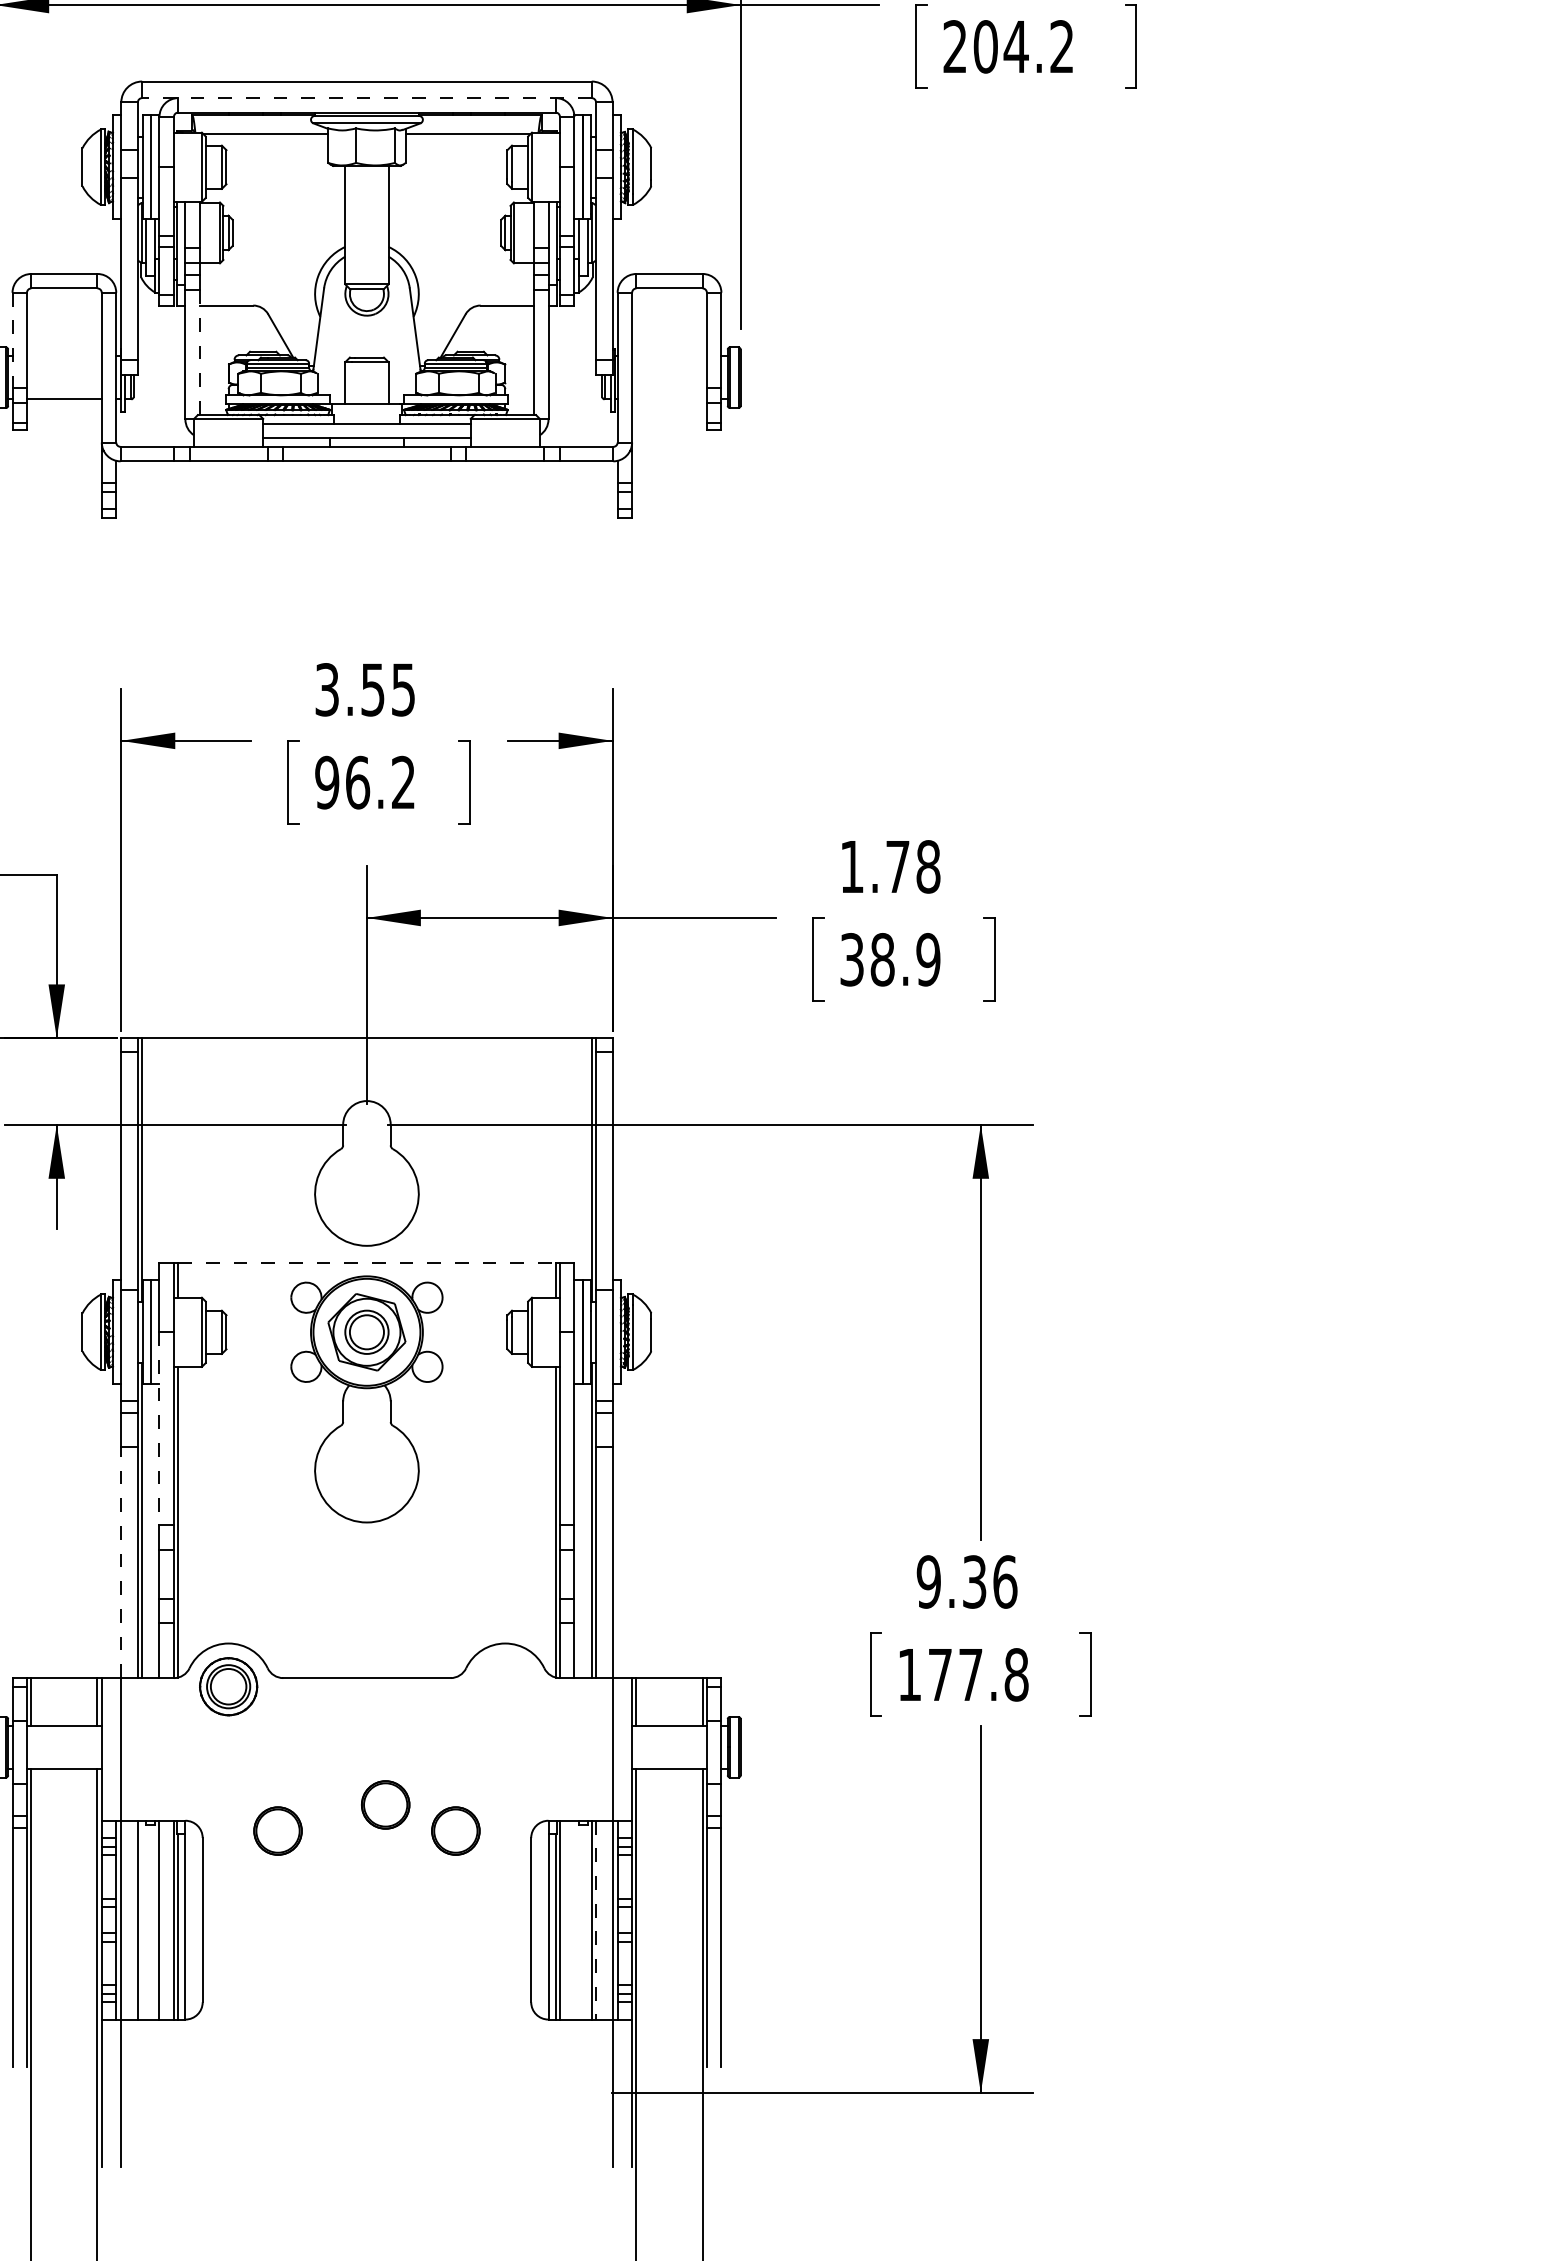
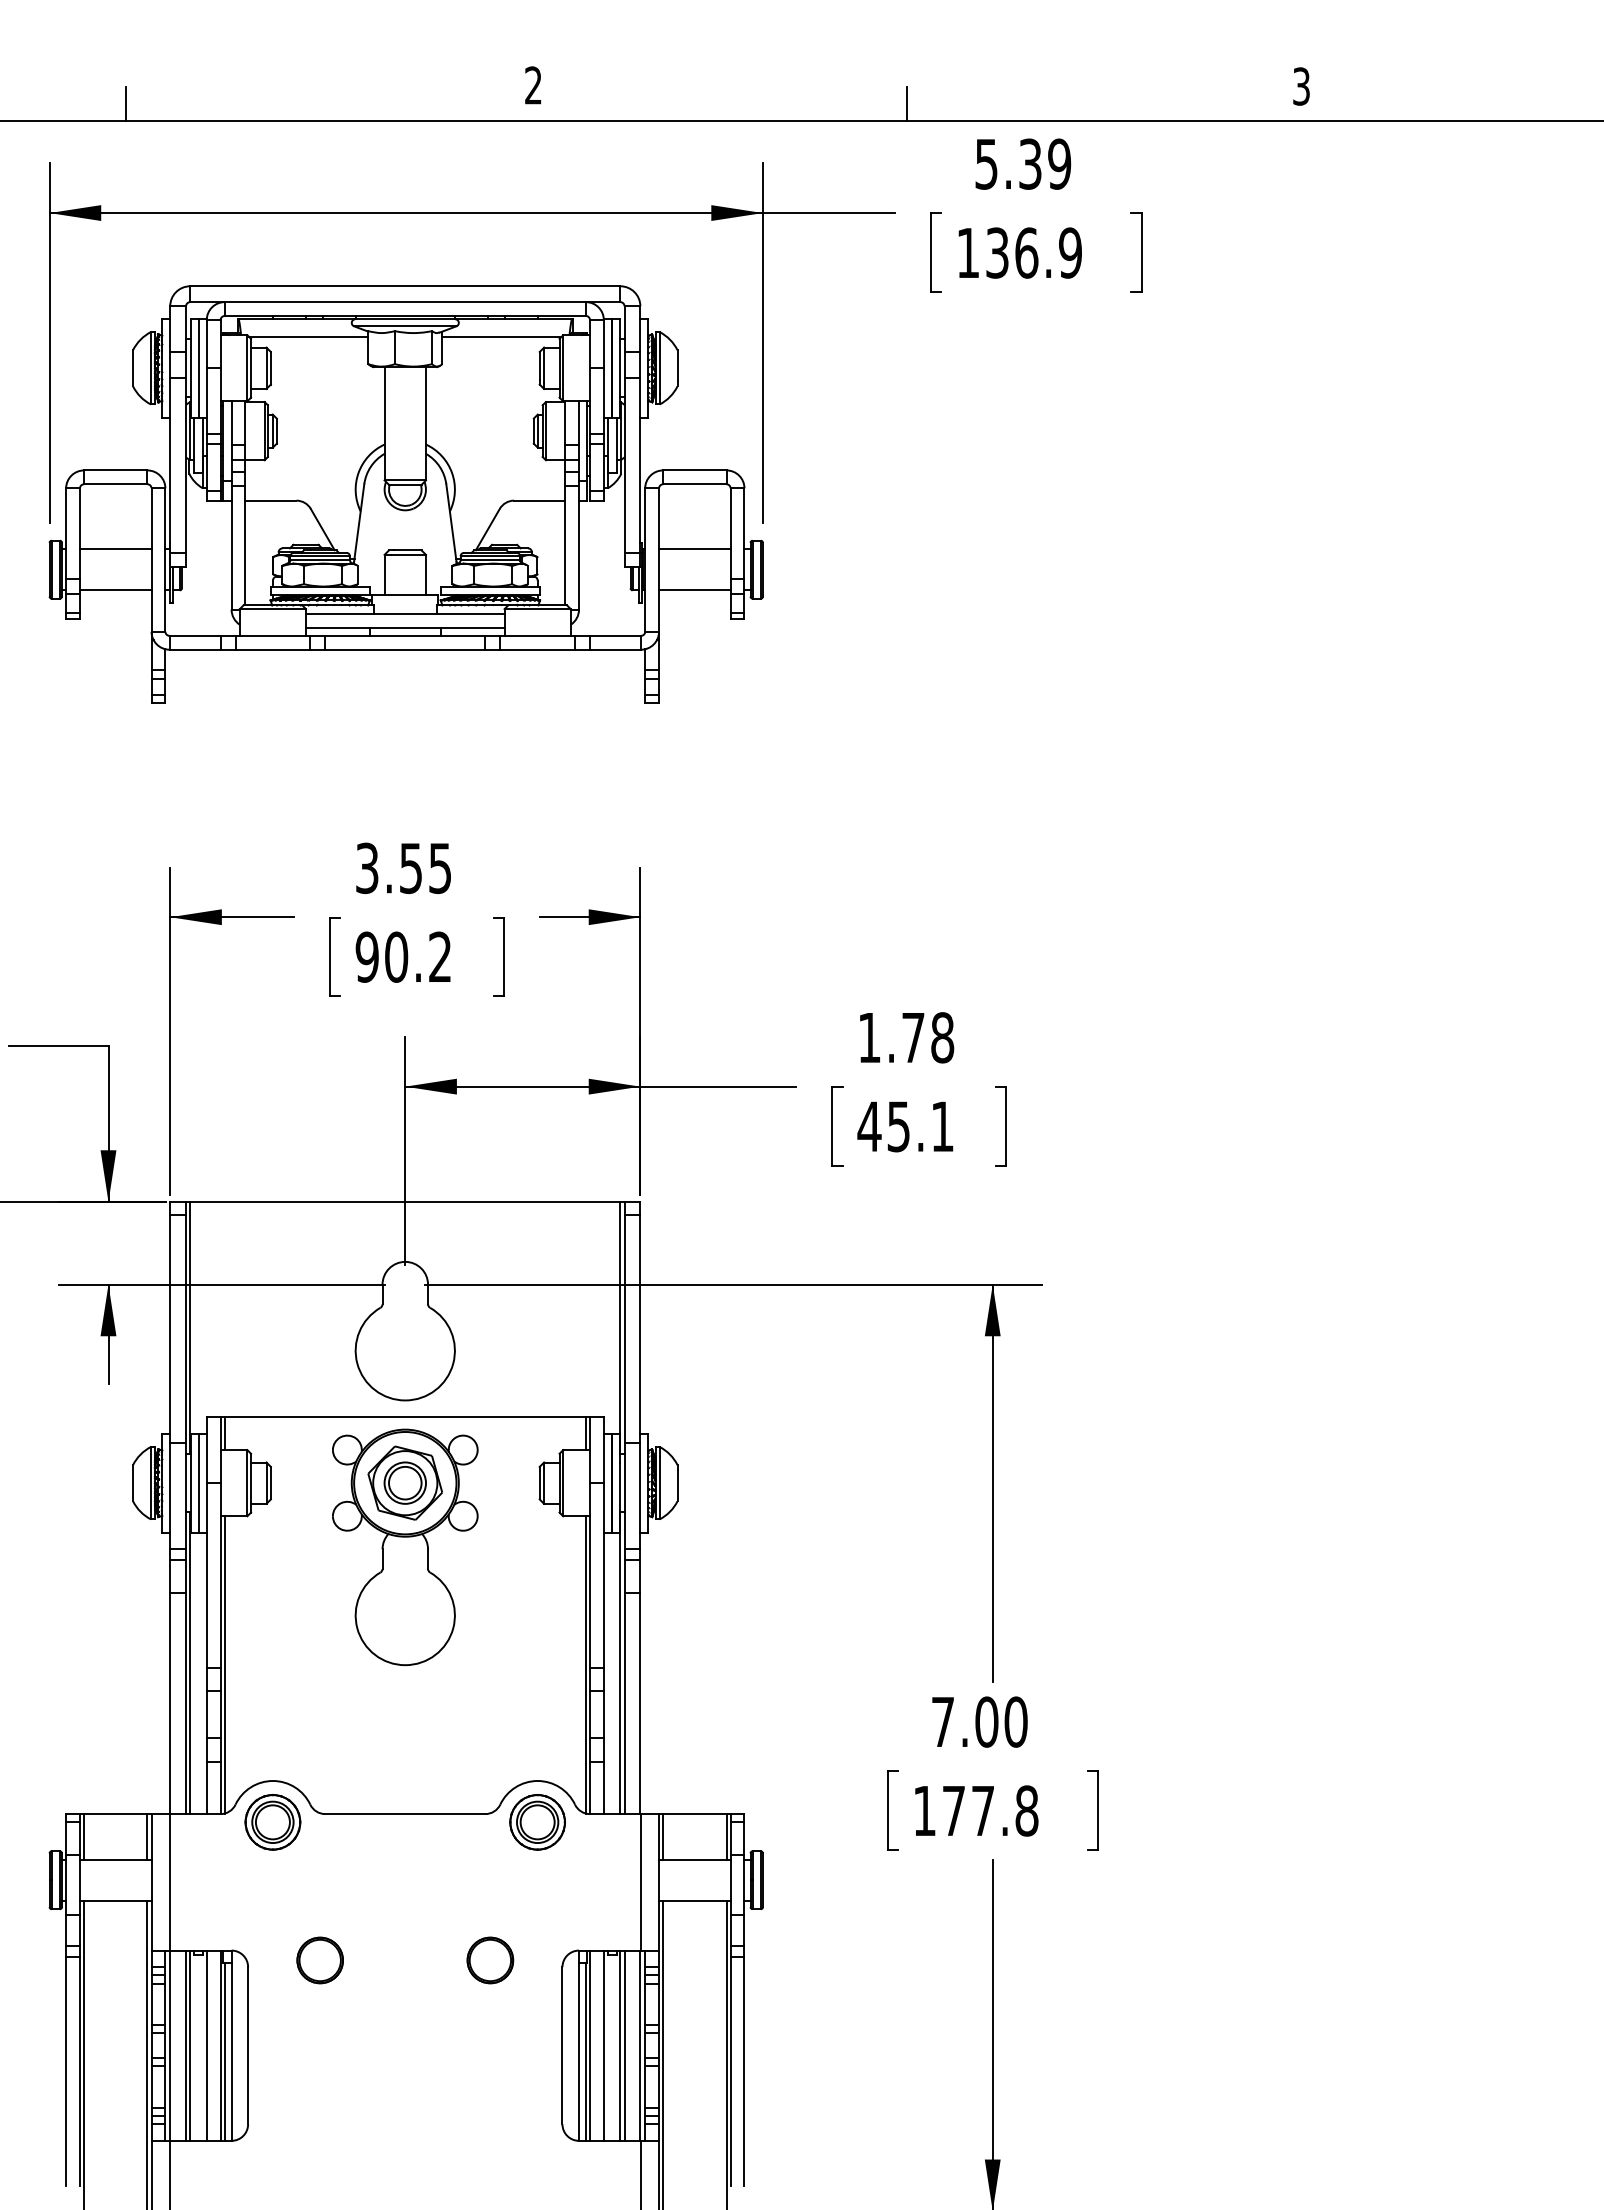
text: (1008, 46) -> (1019, 252), 204.2 -> 136.9
line: (366, 98) -> (404, 302), dashed -> solid
line: (12, 340) -> (66, 534), dashed -> solid
line: (199, 352) -> (245, 545), dashed -> solid
line: (64, 356) -> (115, 549), added
line: (669, 356) -> (694, 549), added
line: (669, 399) -> (694, 590), added
text: (357, 781) -> (396, 956), 96.2 -> 90.2
text: (889, 959) -> (905, 1126), 38.9 -> 45.1
line: (367, 1263) -> (405, 1417), dashed -> solid
line: (159, 1429) -> (206, 1576), dashed -> solid
line: (121, 1562) -> (170, 1703), dashed -> solid
text: (966, 1581) -> (979, 1721), 9.36 -> 7.00
part: (505, 1686) -> (537, 1822), added
part: (384, 1804) -> (422, 1935), removed
line: (142, 1919) -> (190, 2045), added
line: (574, 1919) -> (603, 2045), added
line: (596, 1920) -> (624, 2046), dashed -> solid

